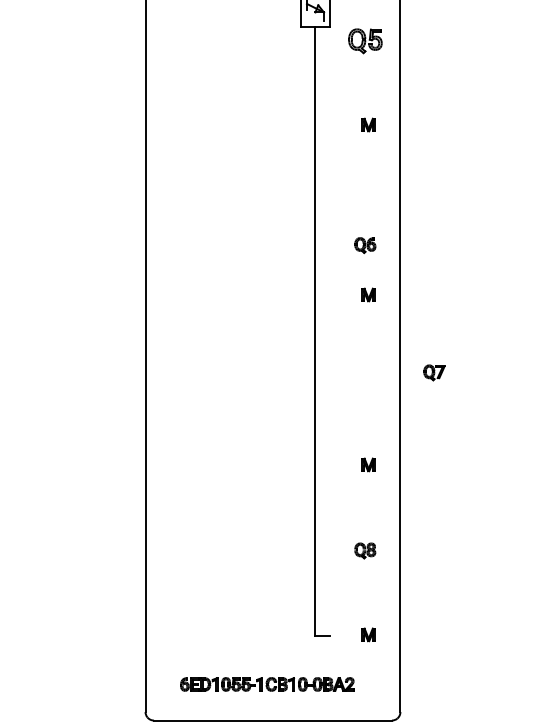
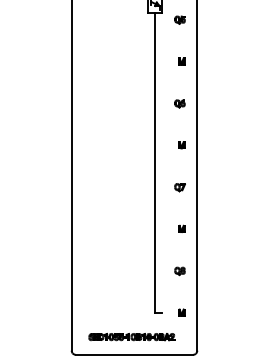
part: (364, 39) -> (179, 19), size x0.62
part: (364, 244) -> (179, 103), moved
part: (433, 372) -> (179, 187), moved

